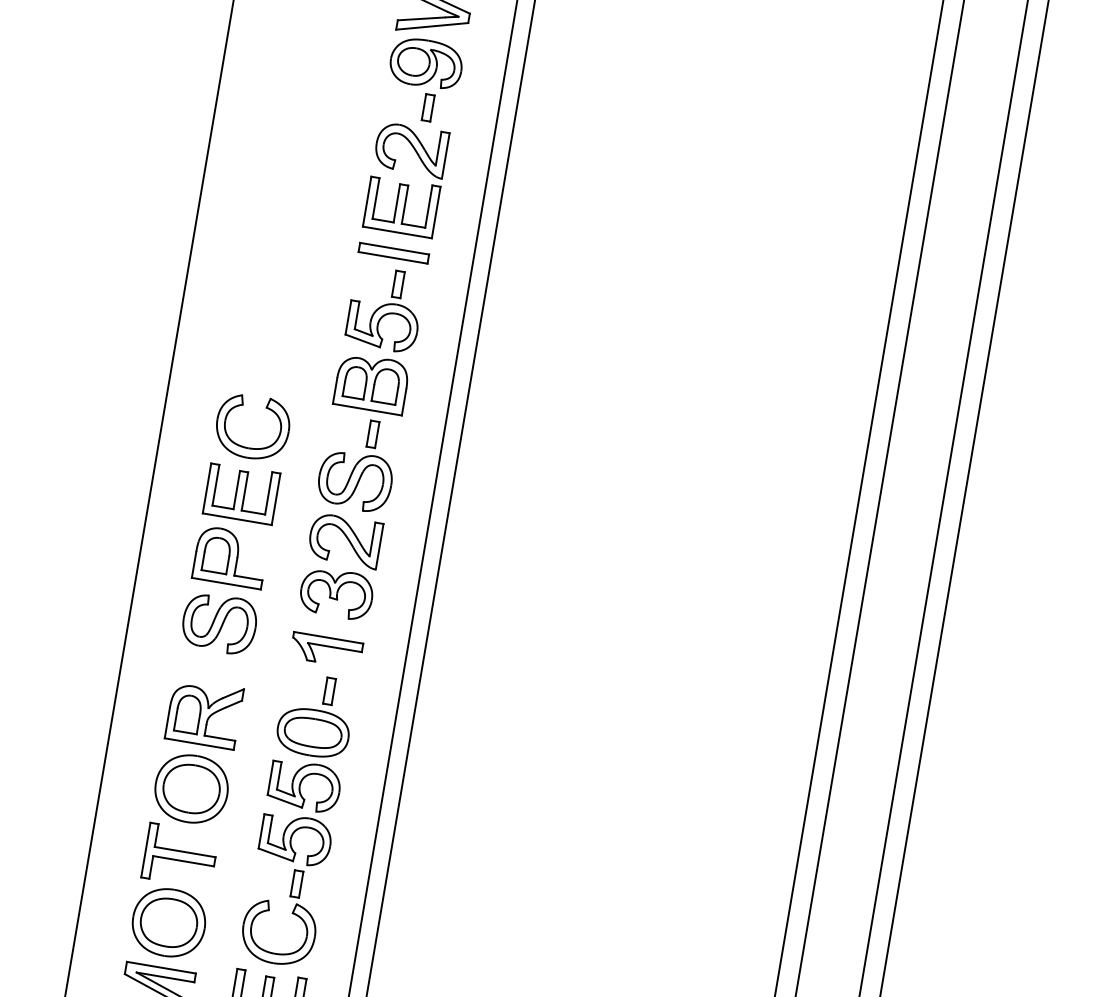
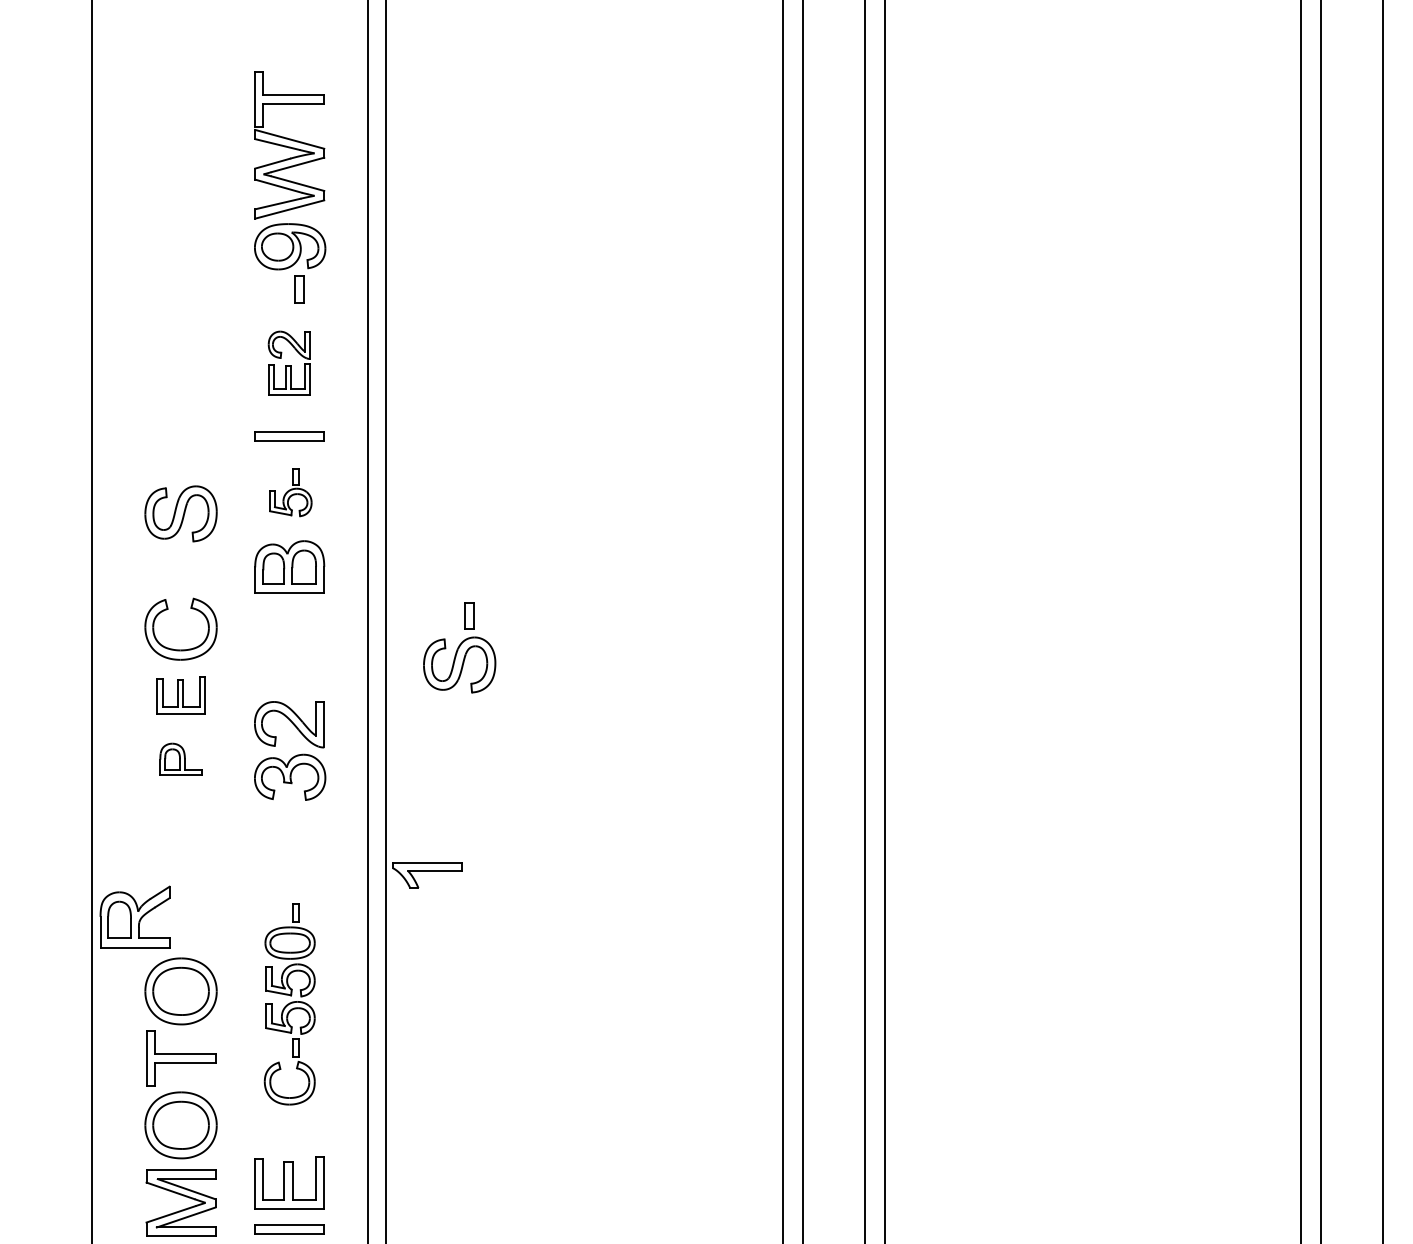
part: (406, 179) -> (289, 362), size x0.6
part: (385, 309) -> (290, 492), size x0.6
part: (358, 463) -> (459, 647), moved
part: (242, 493) -> (181, 695), size x0.7
part: (230, 557) -> (180, 759), size x0.6
part: (219, 623) -> (180, 513), moved
part: (326, 650) -> (427, 875), moved
part: (203, 713) -> (134, 916), moved
part: (297, 820) -> (289, 1004), size x0.7

